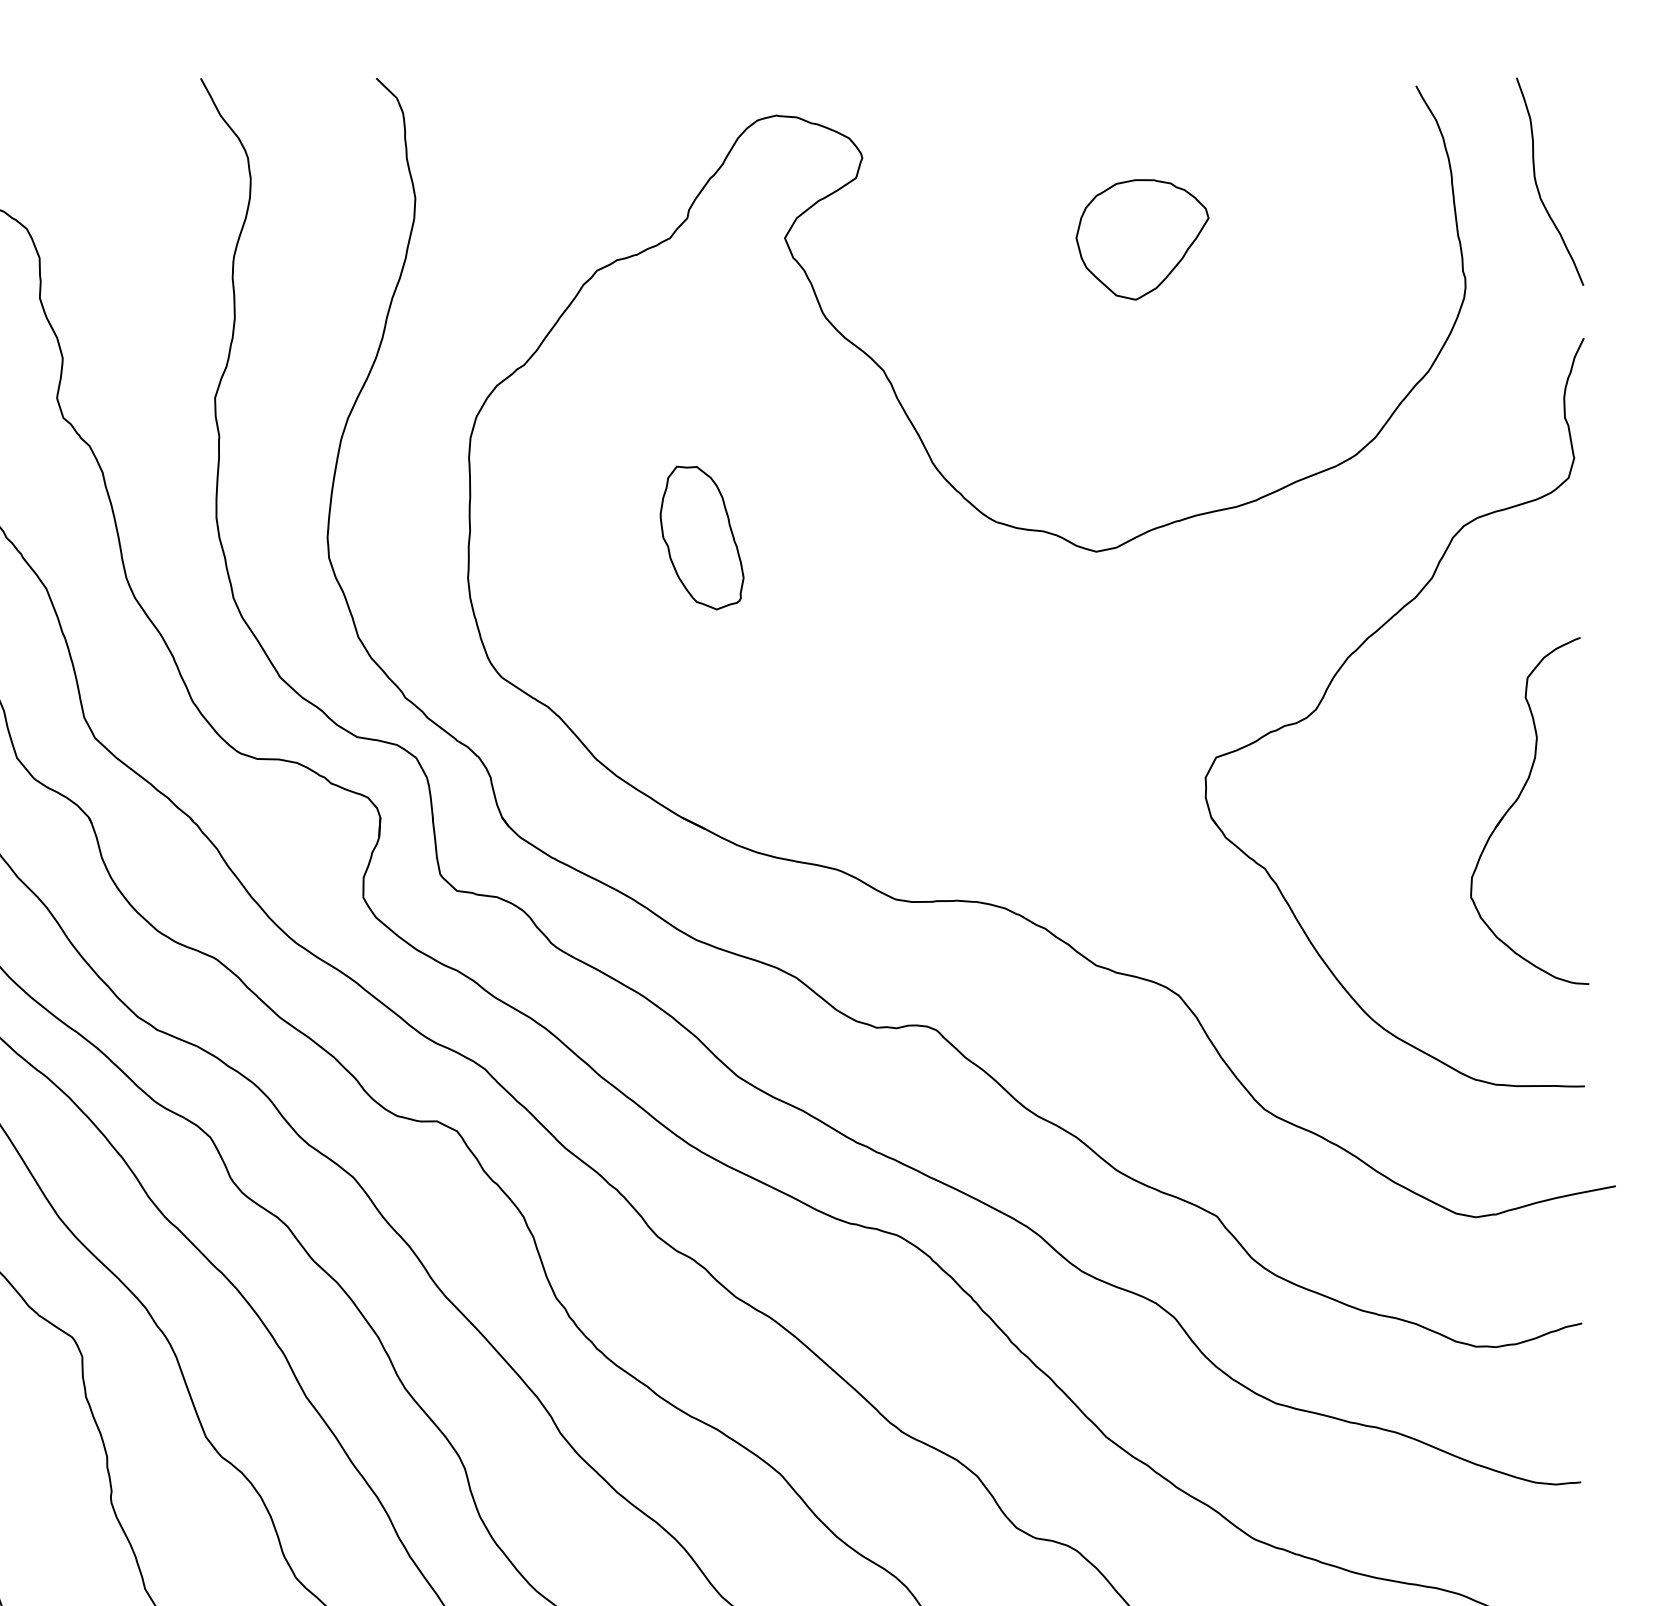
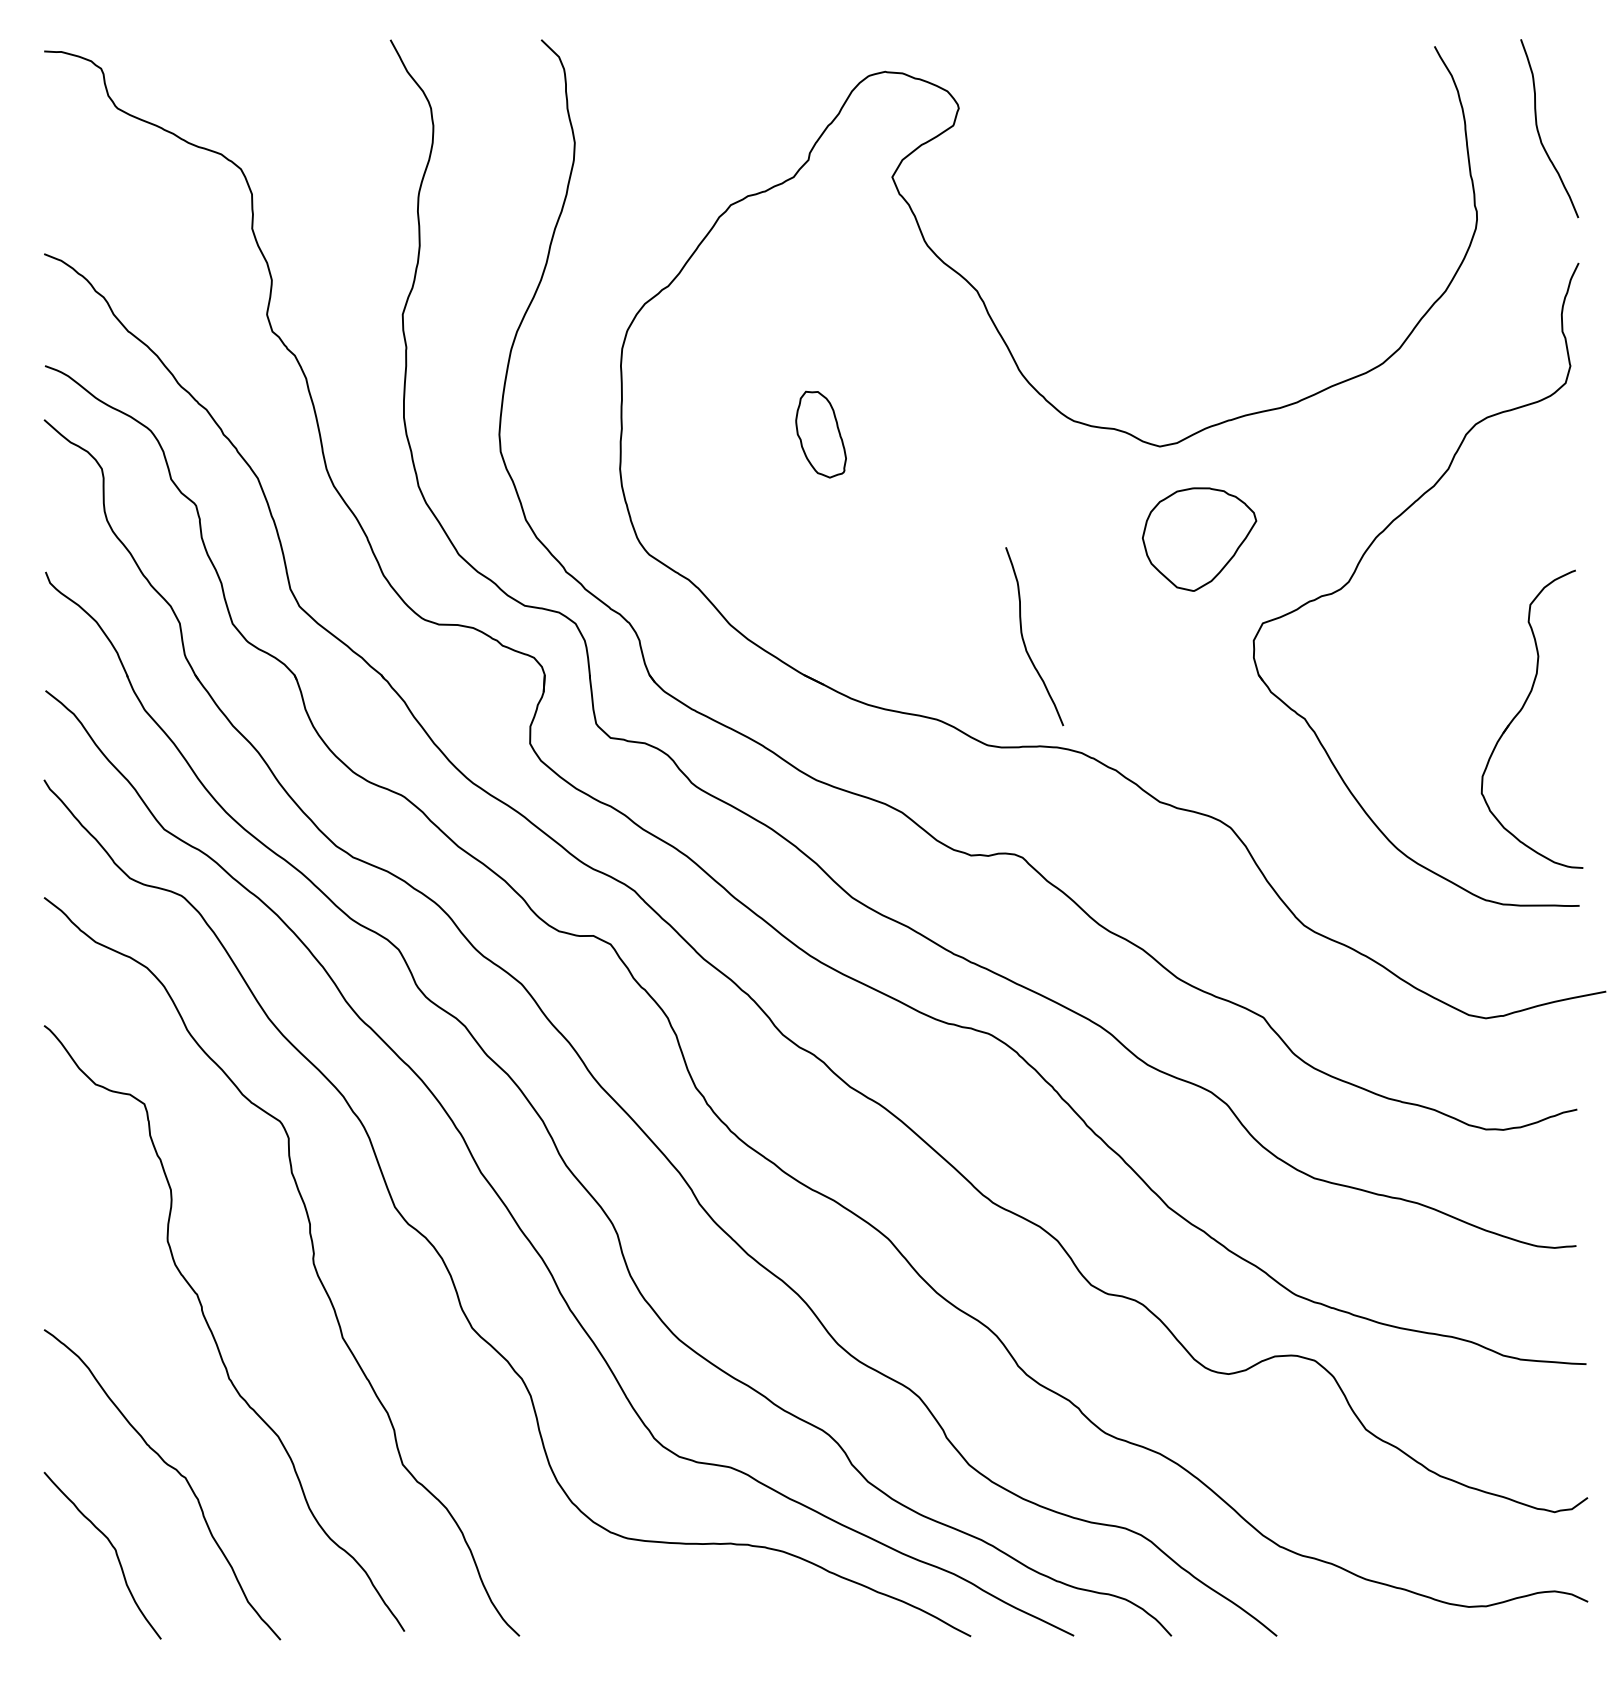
part: (1142, 239) -> (1199, 539), moved
part: (701, 537) -> (820, 434), size x0.7
curve: (938, 777) -> (1024, 640), added
part: (1517, 801) -> (1521, 711), moved

